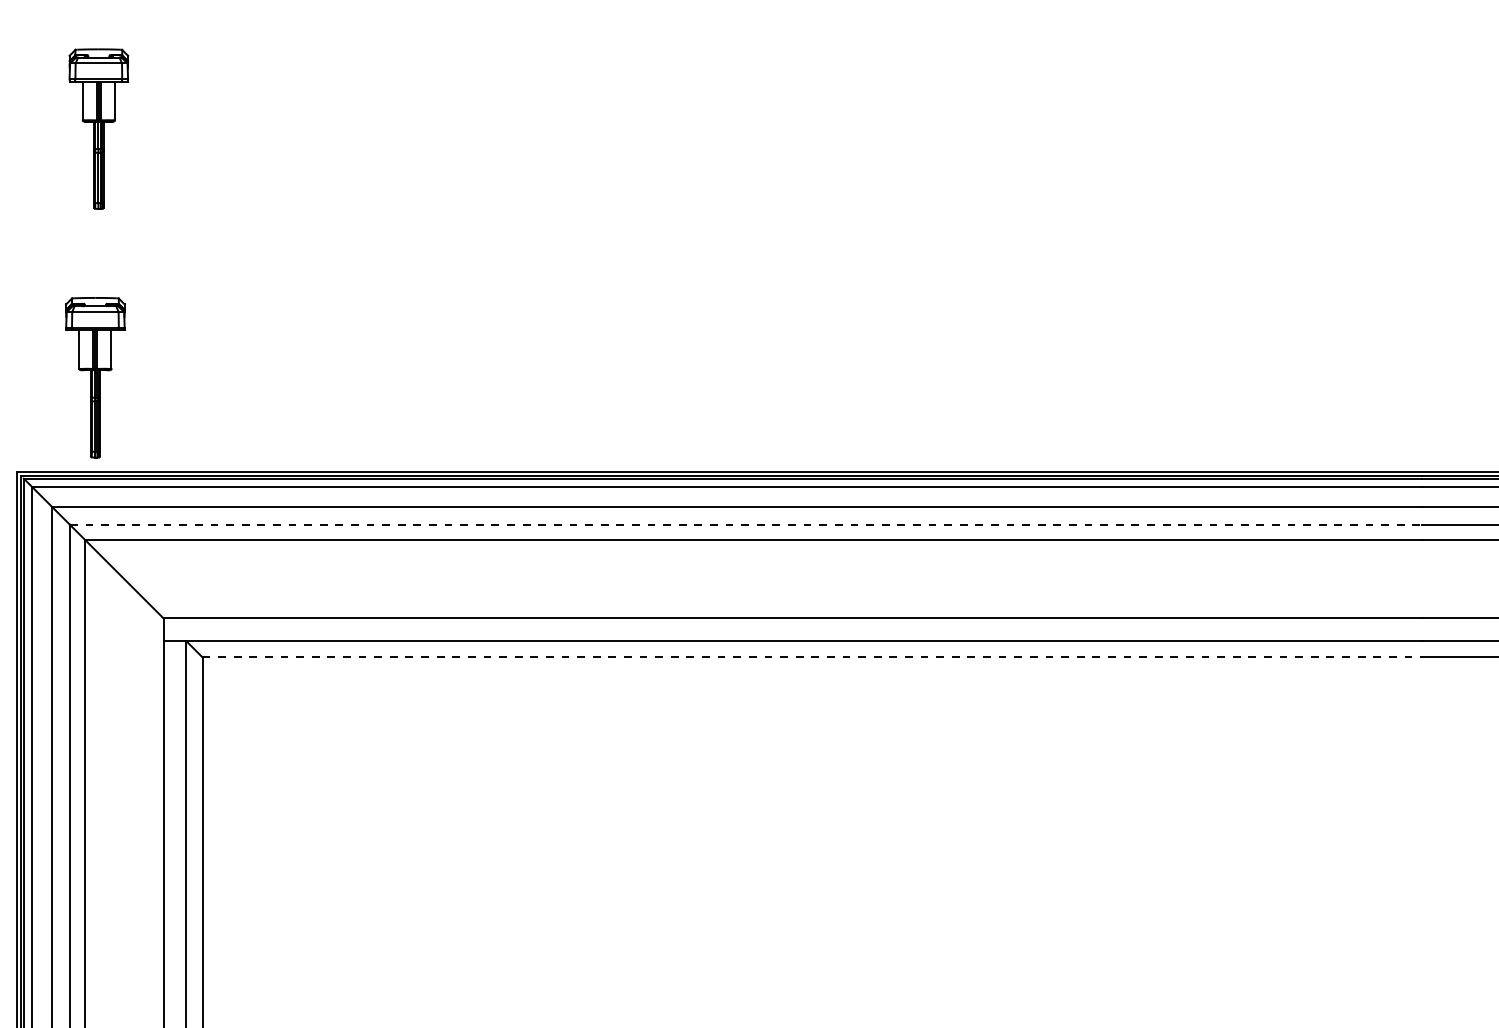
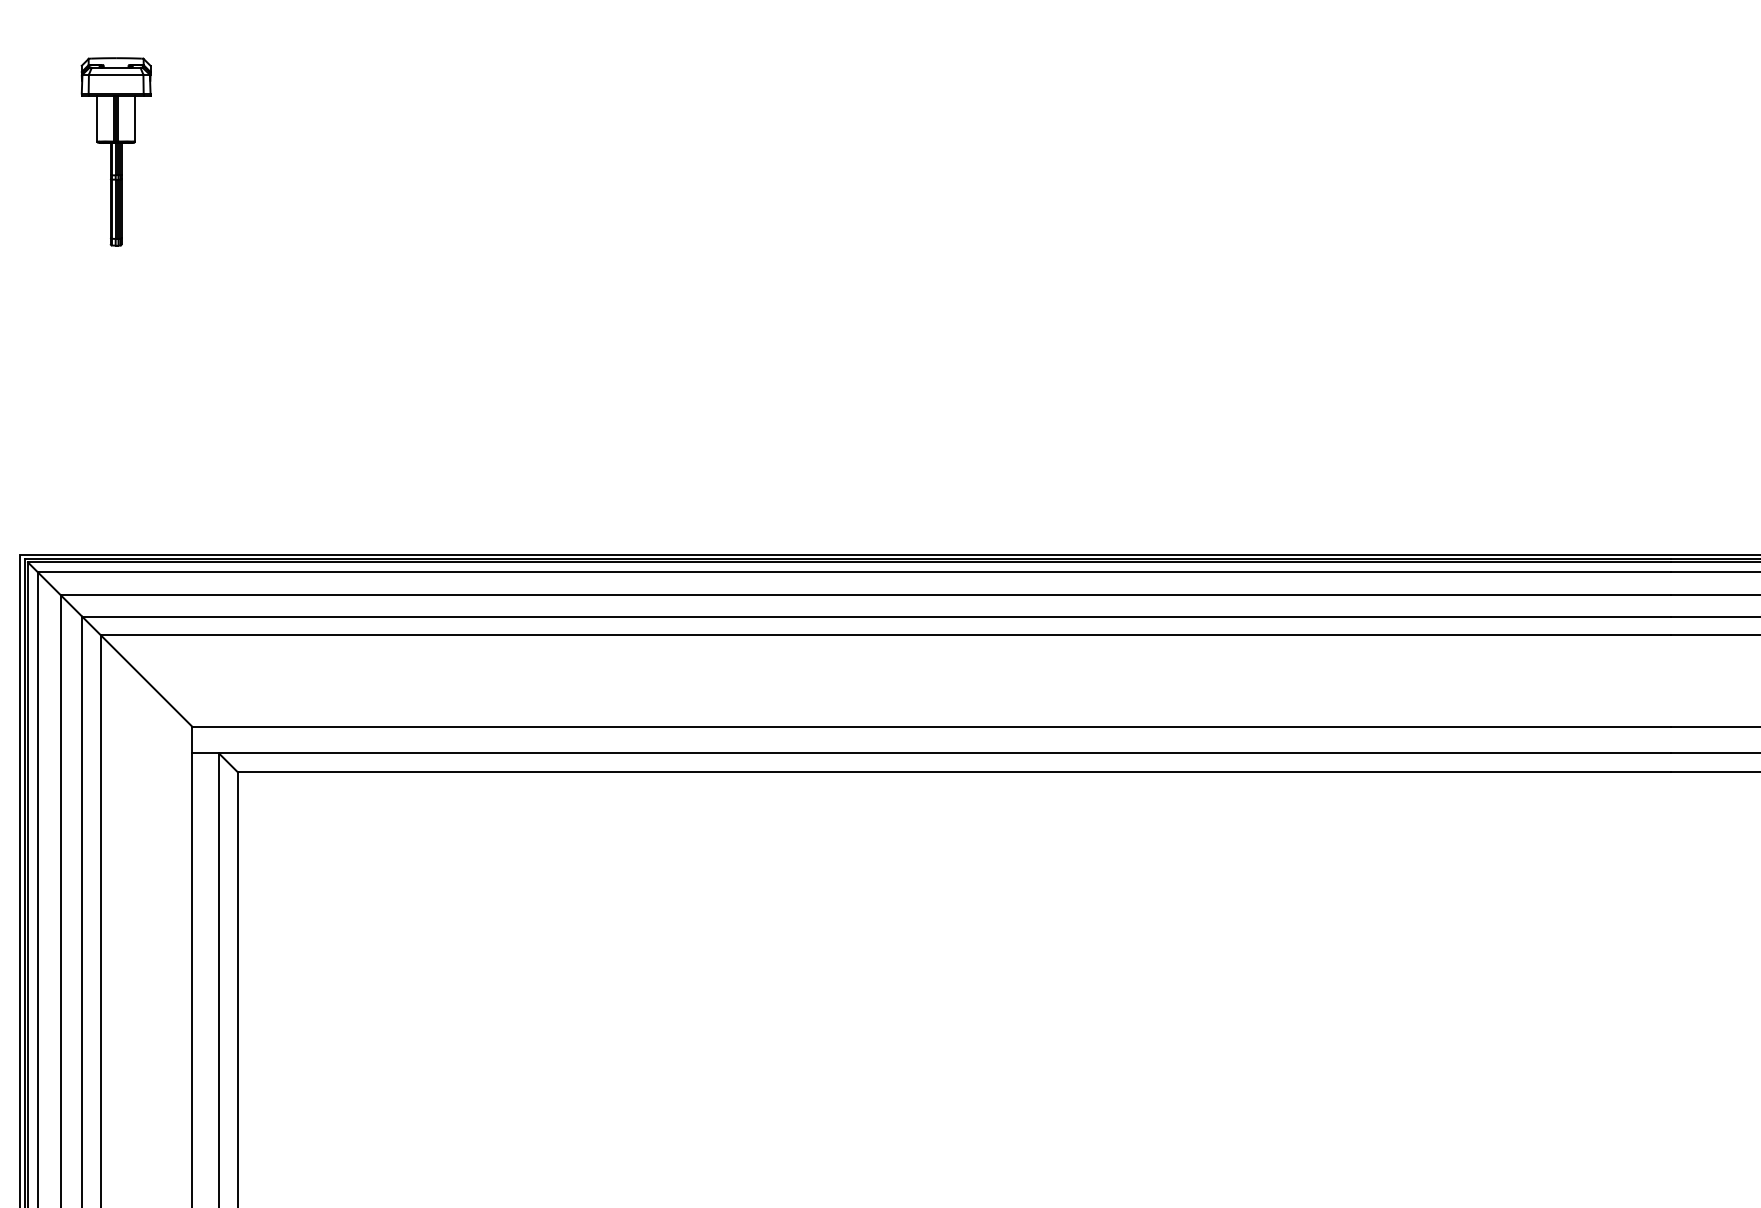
part: (94, 377) -> (111, 443), removed
line: (746, 524) -> (876, 616), dashed -> solid
line: (812, 657) -> (954, 772), dashed -> solid

